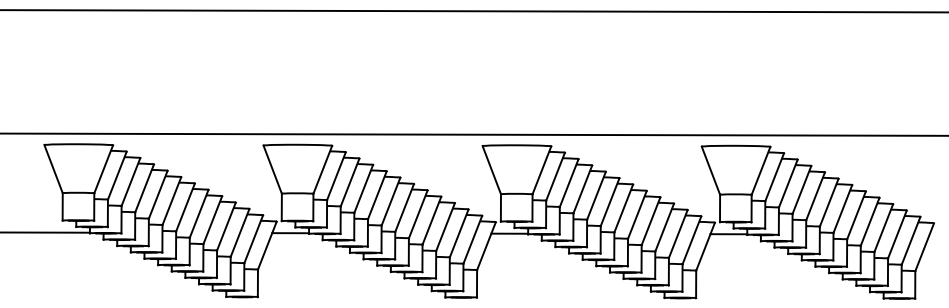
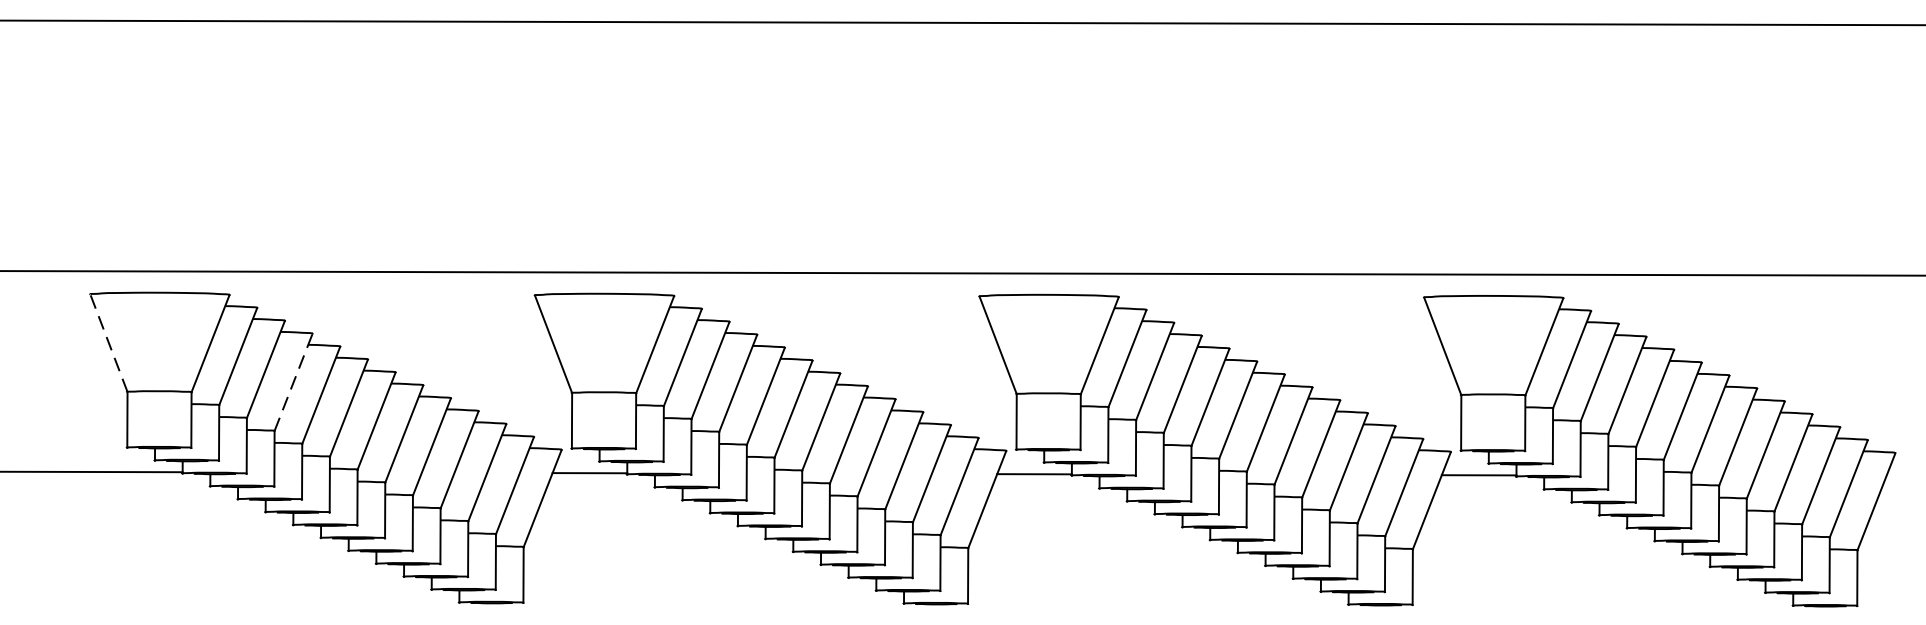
line: (53, 169) -> (108, 343), solid -> dashed
line: (144, 188) -> (293, 382), solid -> dashed

